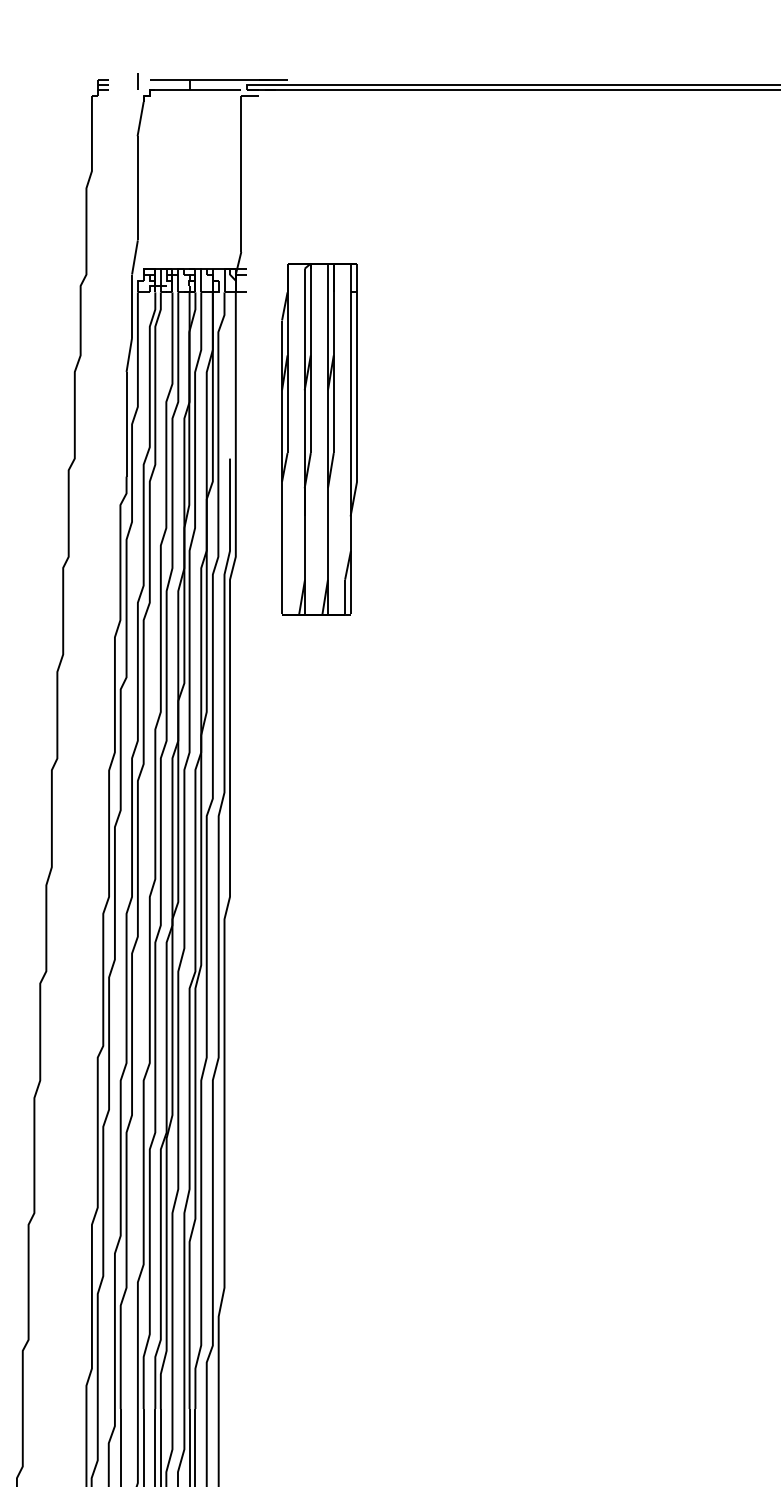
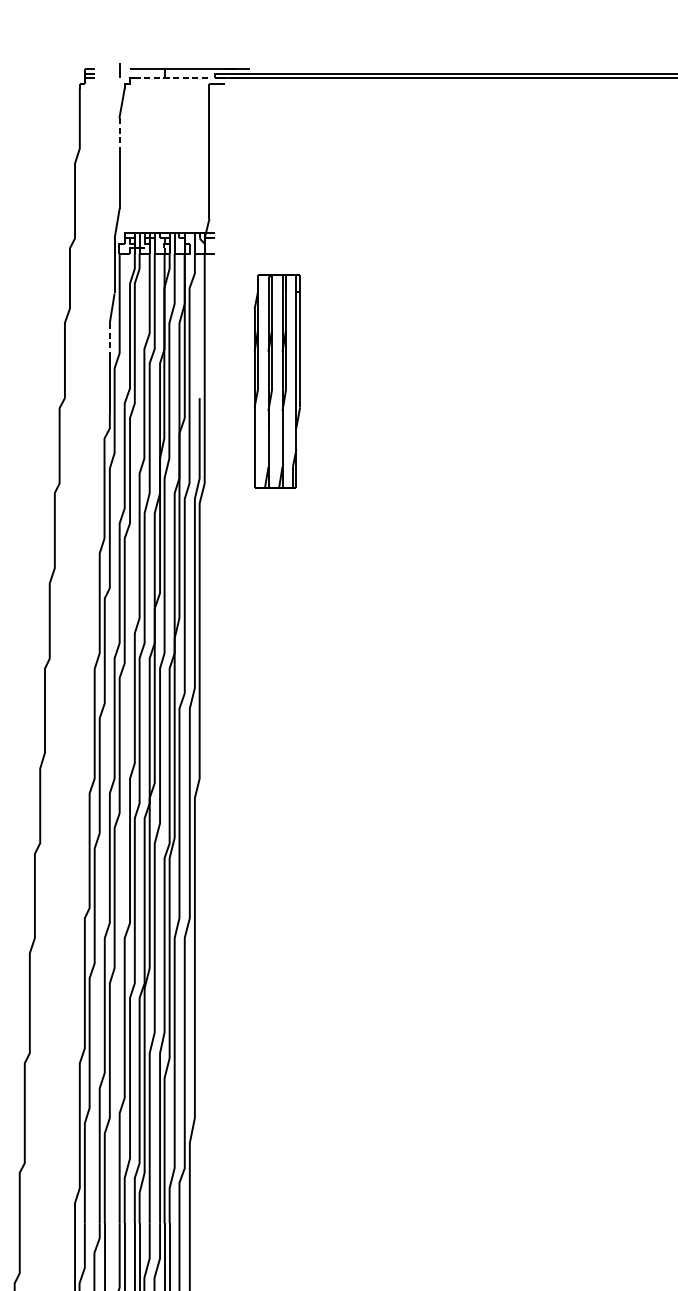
line: (198, 90) -> (172, 78), solid -> dashed
line: (137, 154) -> (119, 134), solid -> dashed
line: (126, 390) -> (109, 339), solid -> dashed
part: (319, 439) -> (277, 381), size x0.7

